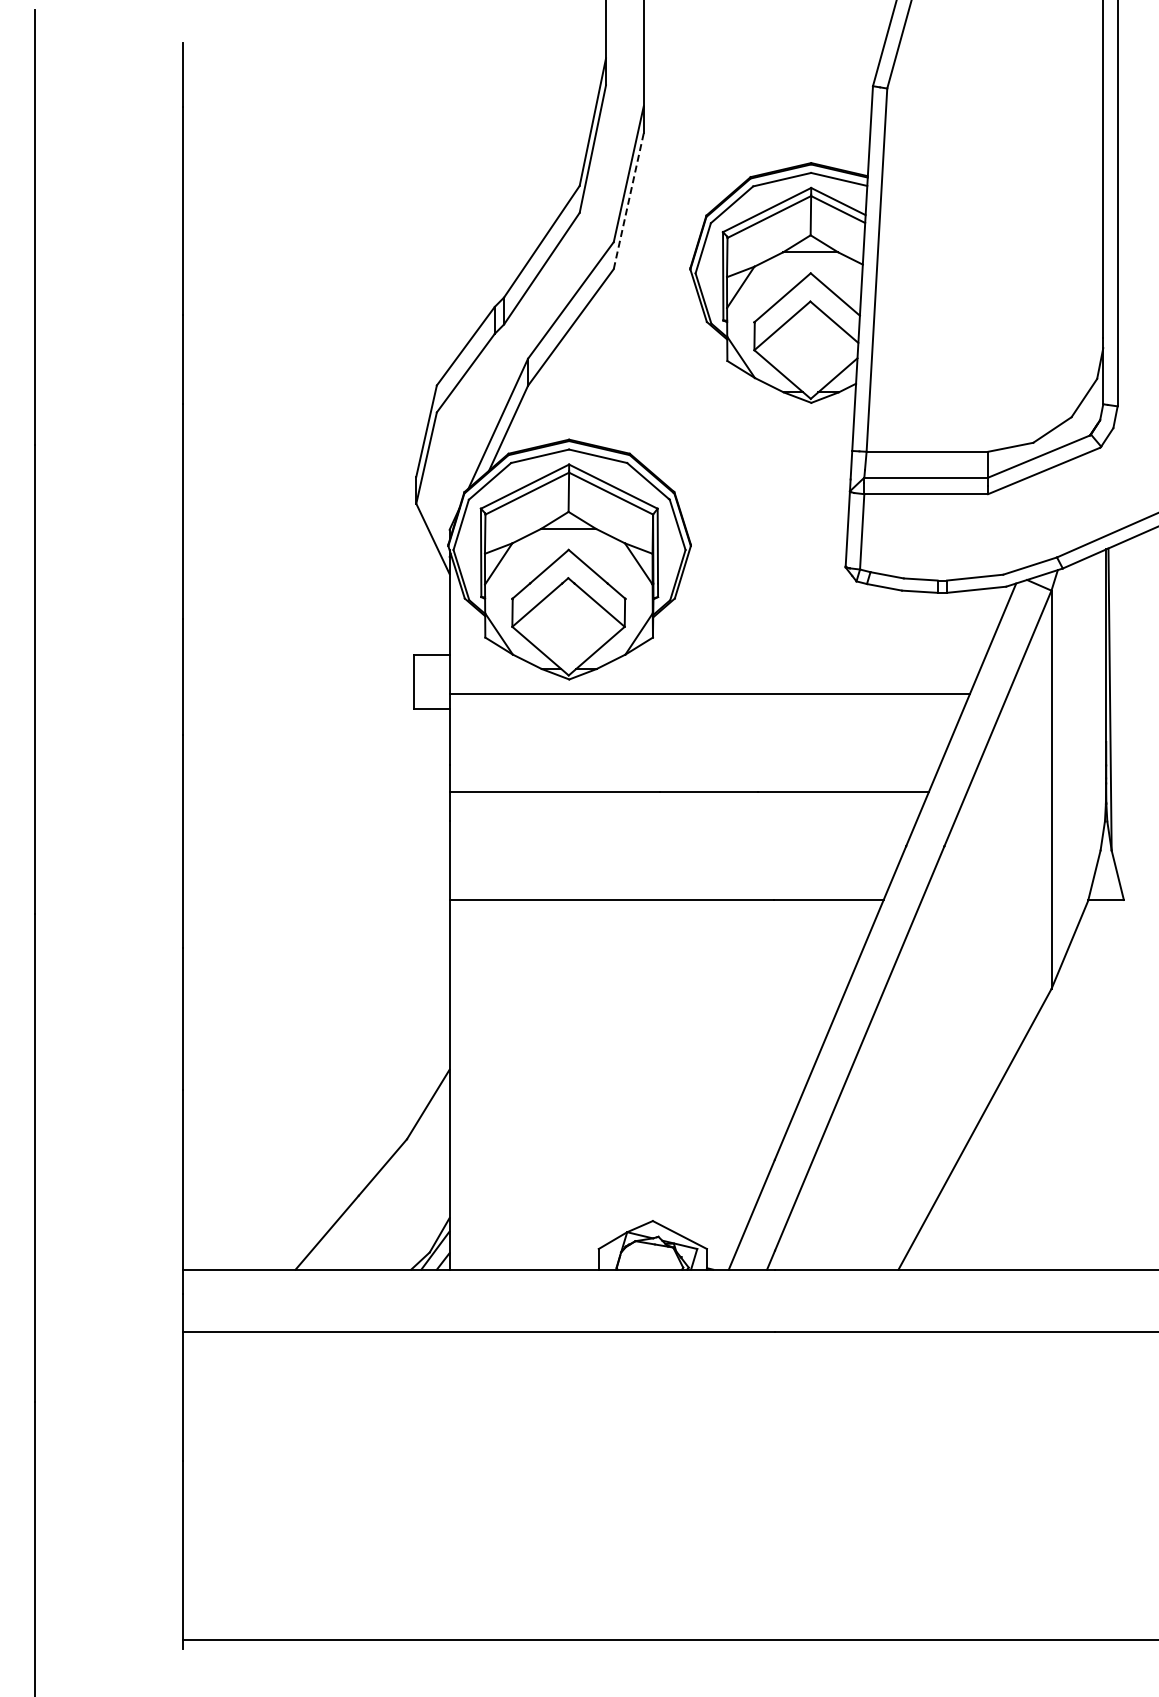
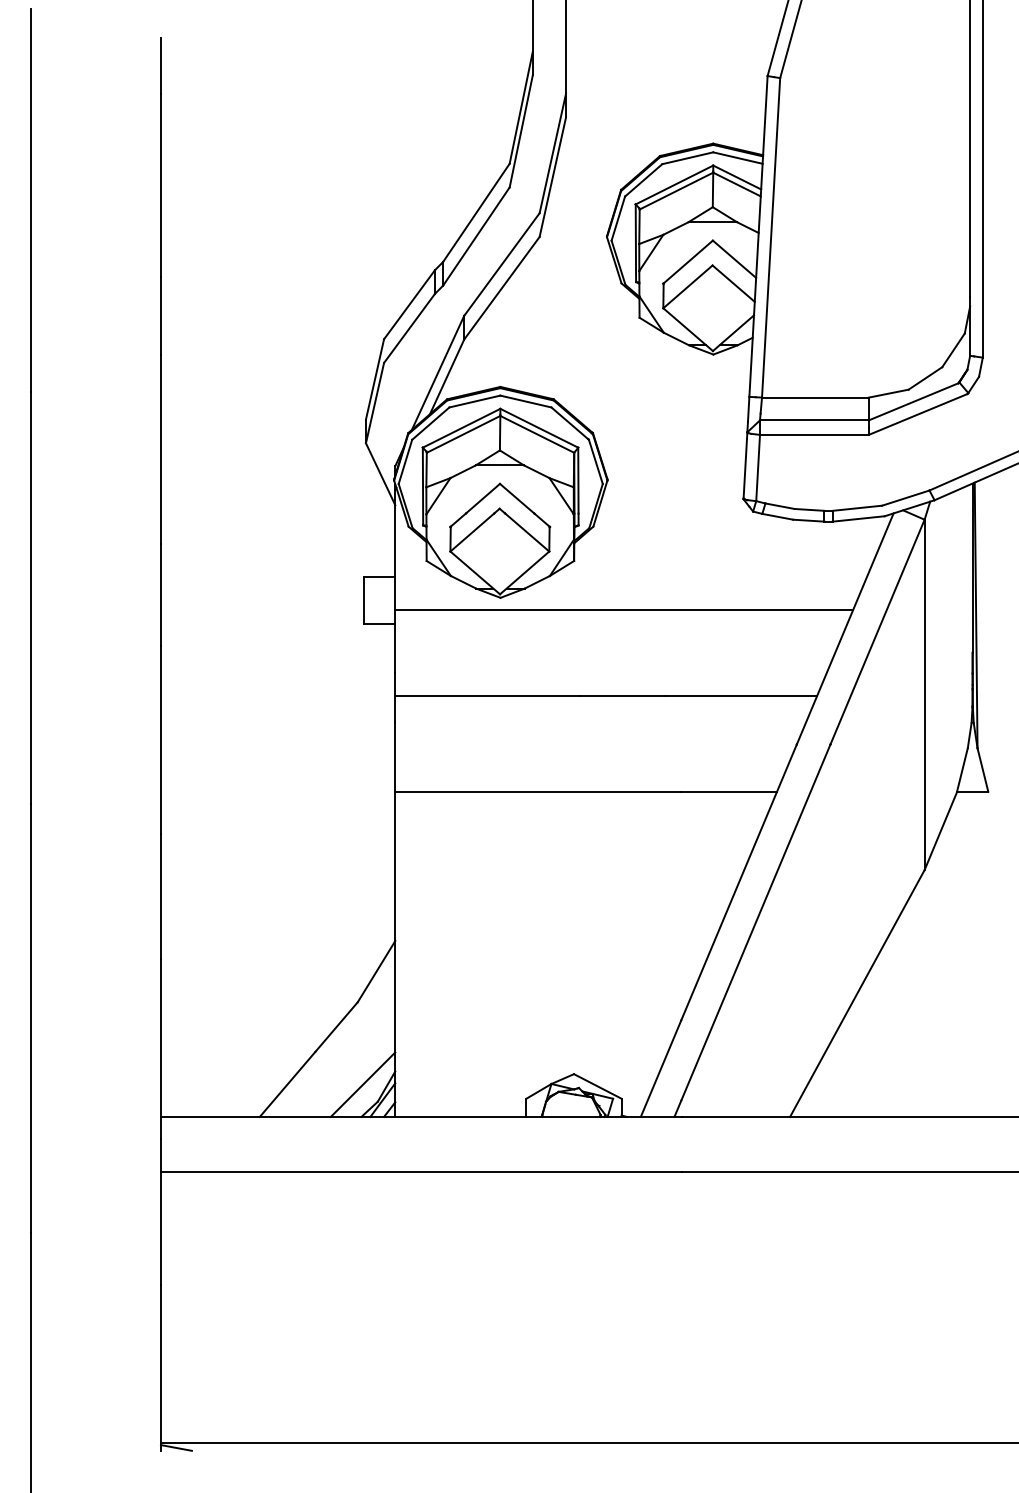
line: (628, 201) -> (552, 177), dashed -> solid
line: (412, 1232) -> (362, 1084), added
line: (200, 1645) -> (176, 1447), added

